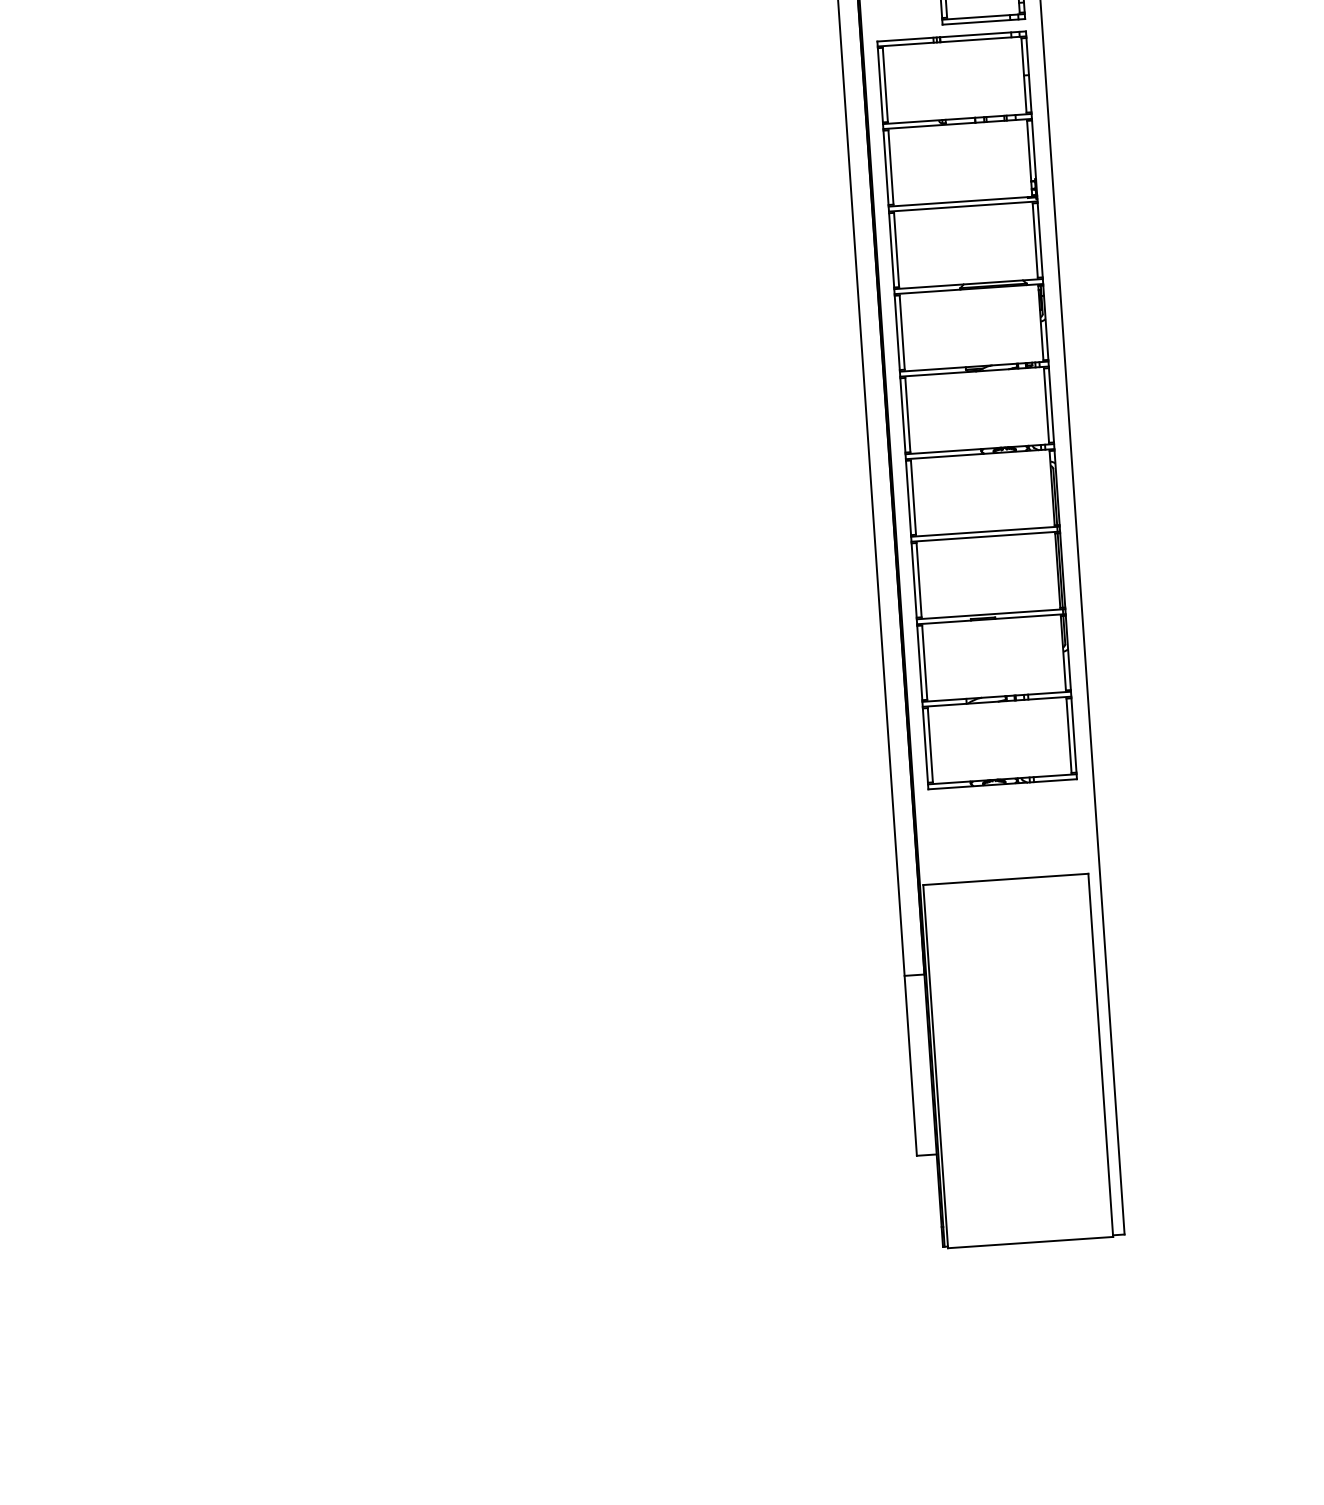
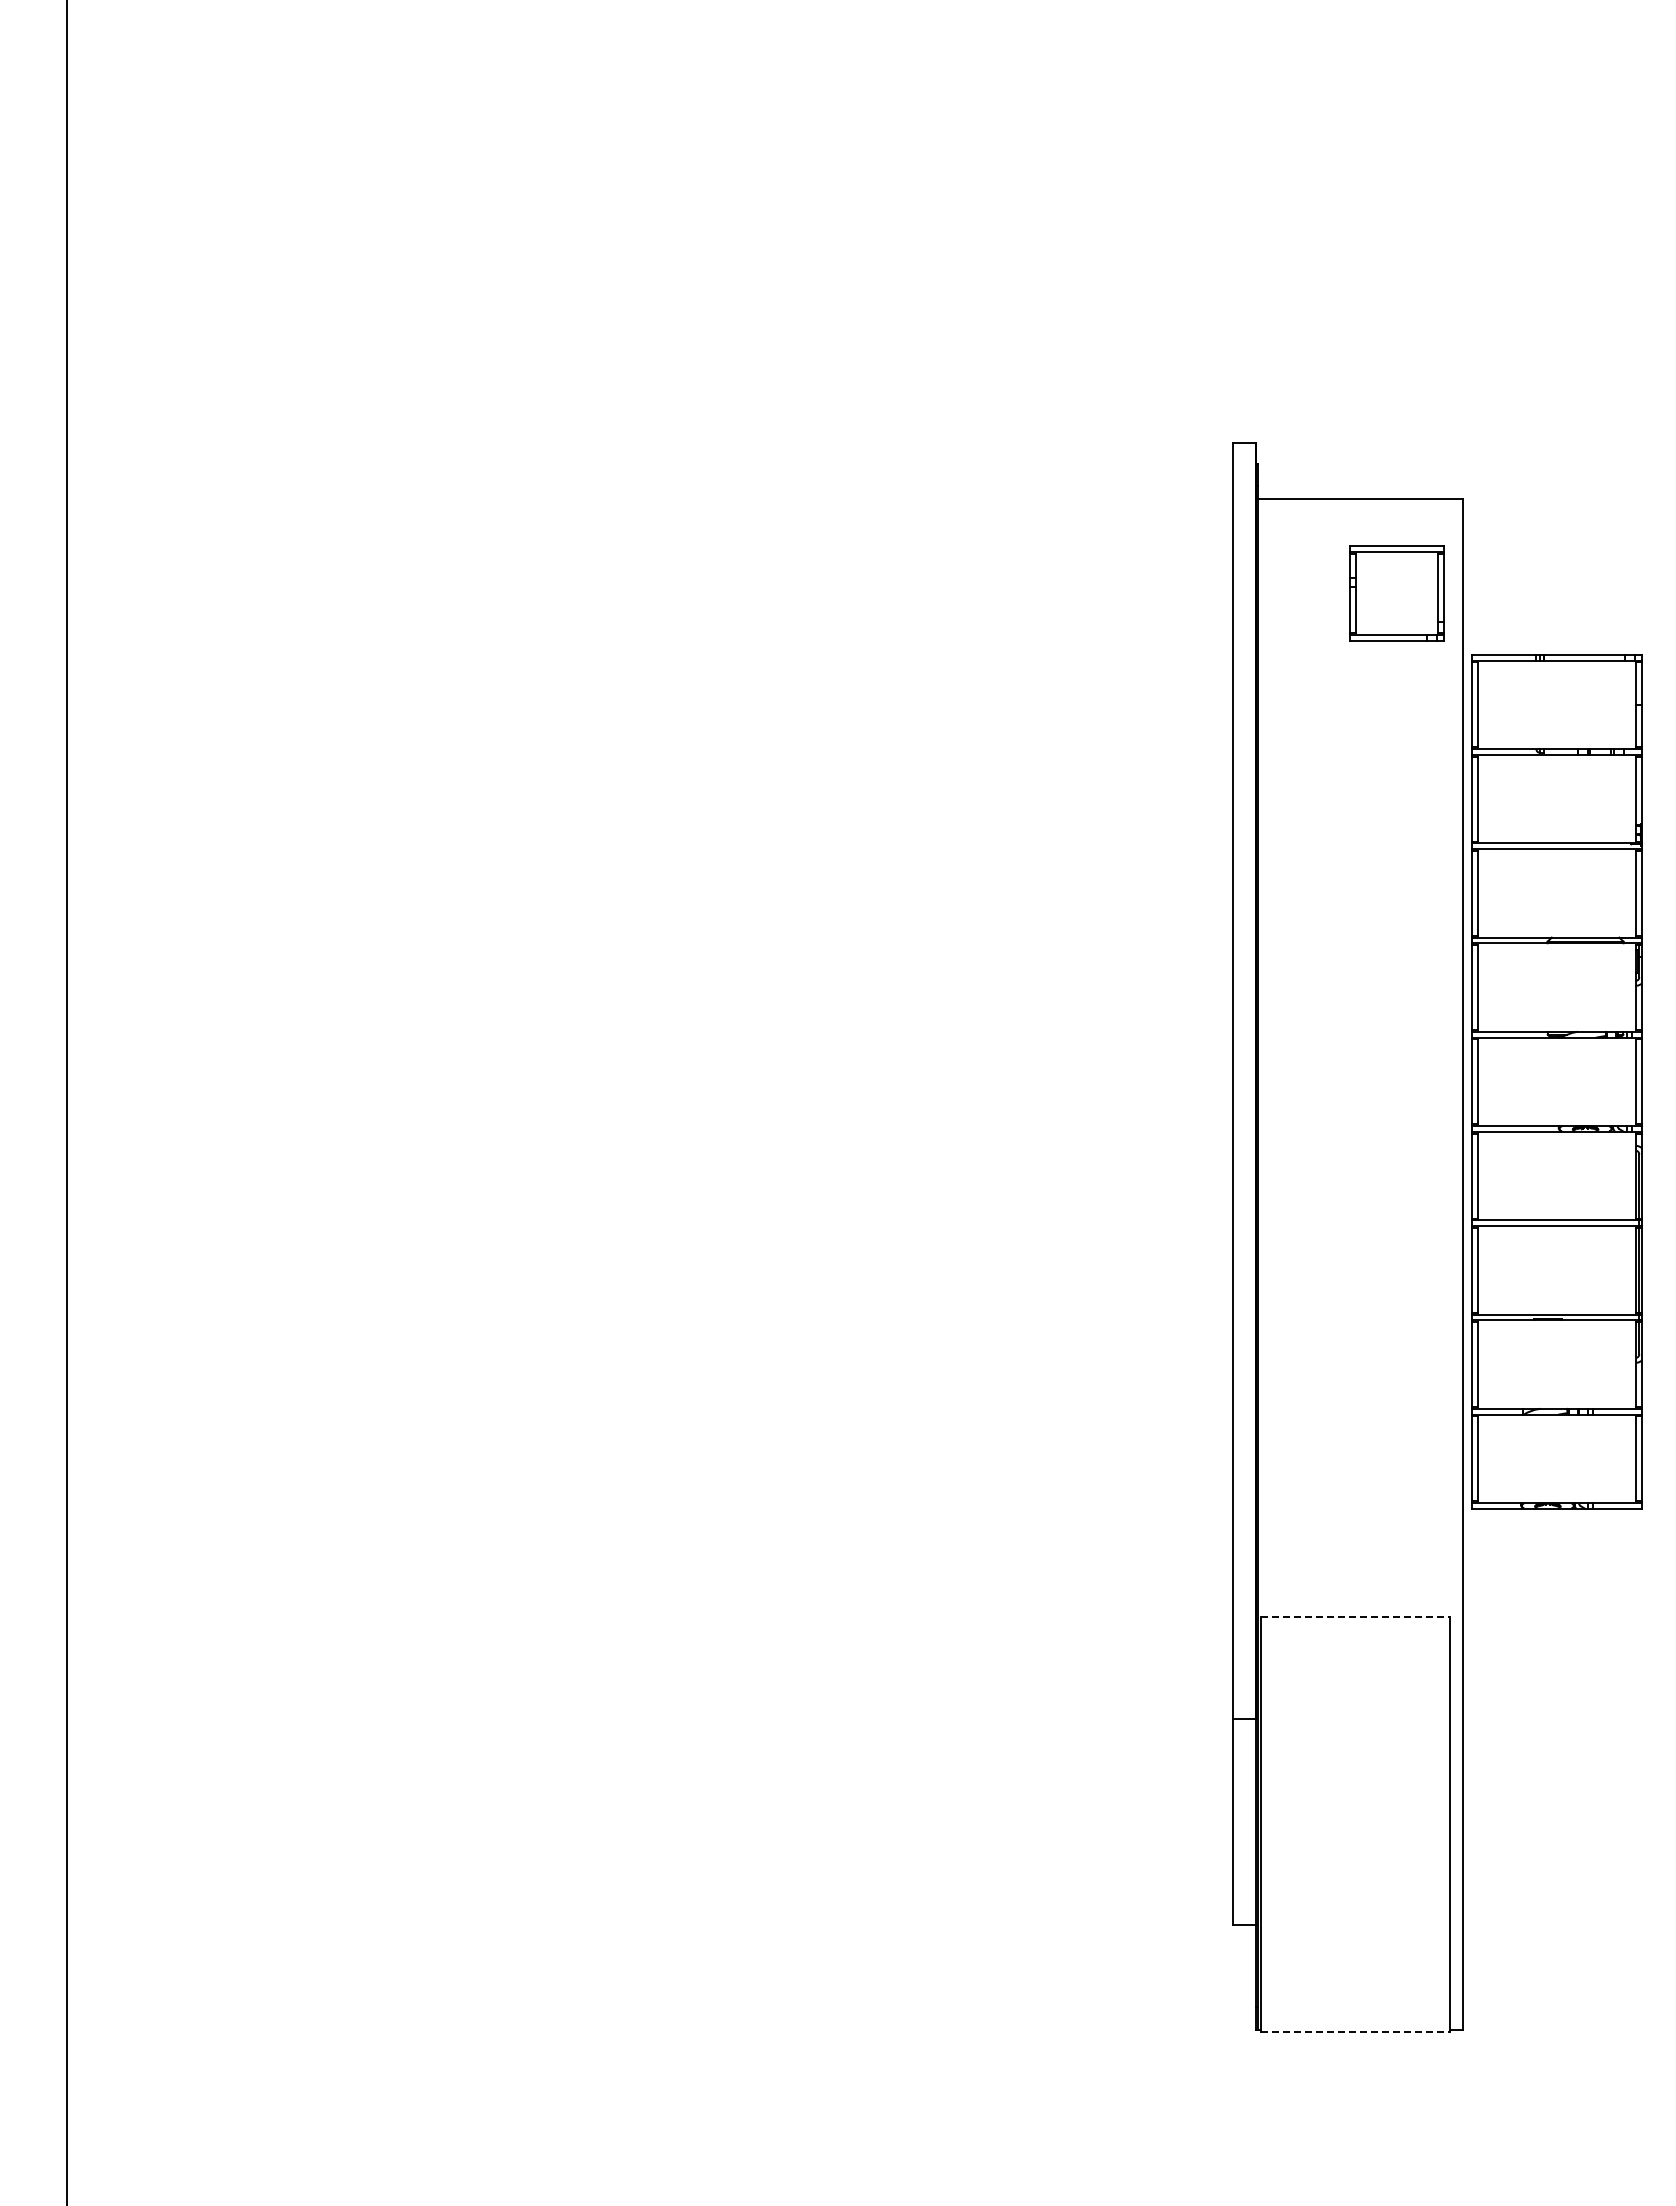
part: (976, 410) -> (1556, 1081), moved
line: (1006, 879) -> (1356, 1617), solid -> dashed
line: (1031, 1242) -> (1356, 2031), solid -> dashed

